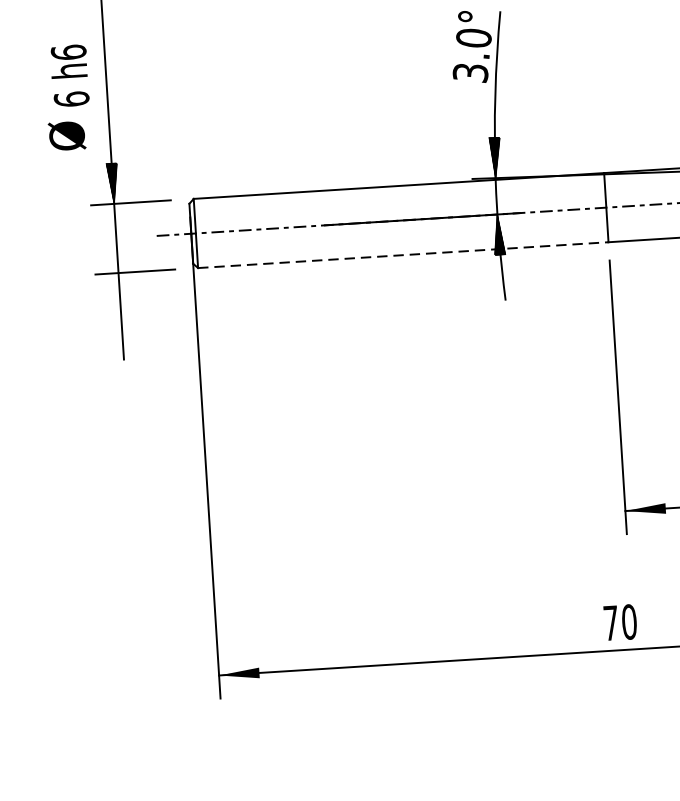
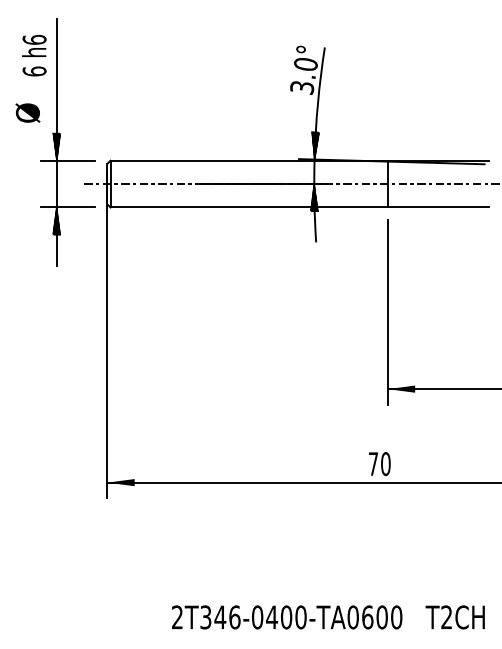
text: (70, 75) -> (34, 55), moved
line: (403, 255) -> (249, 207), dashed -> solid
hatch: (119, 292) -> (56, 220), added

